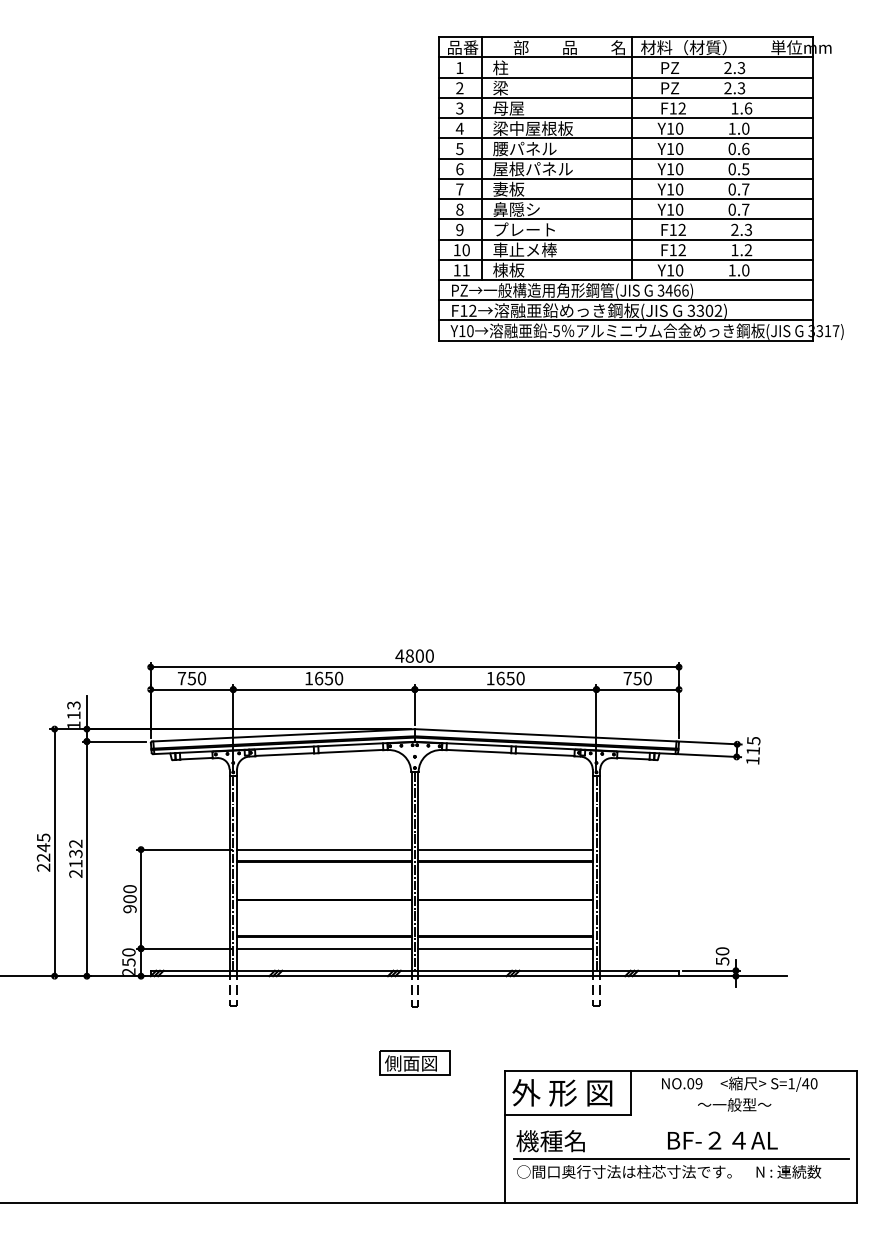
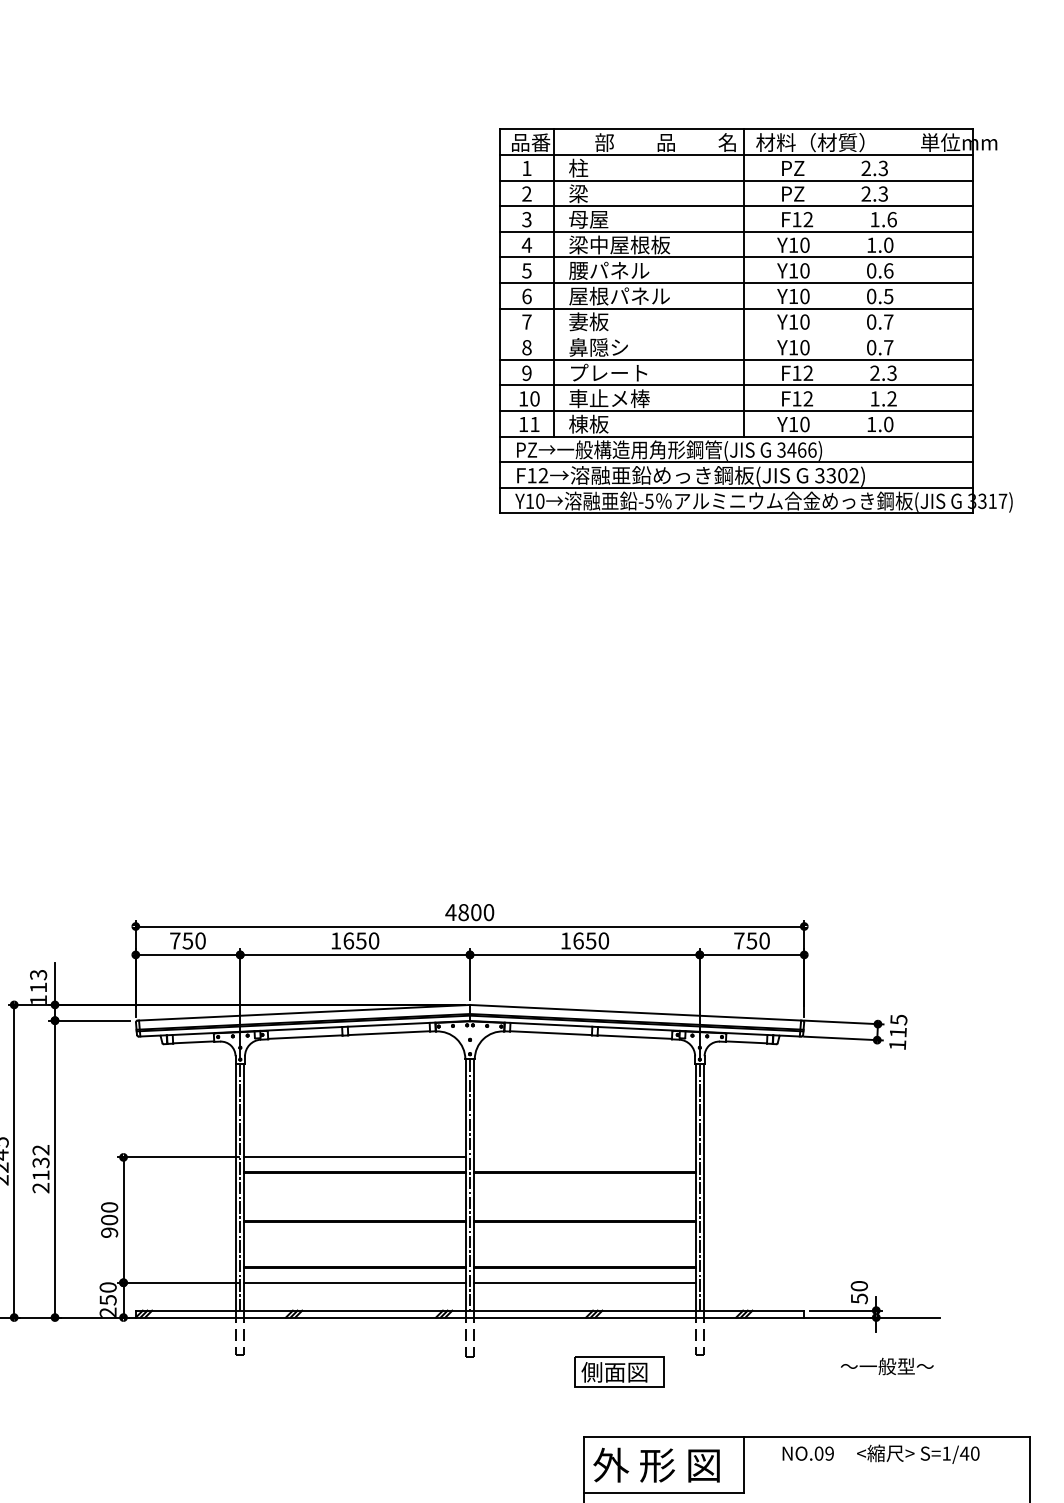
line: (625, 199) -> (736, 334), removed
line: (505, 849) -> (584, 1157), removed
part: (414, 1062) -> (618, 1371), moved
text: (734, 1104) -> (887, 1366), moved

